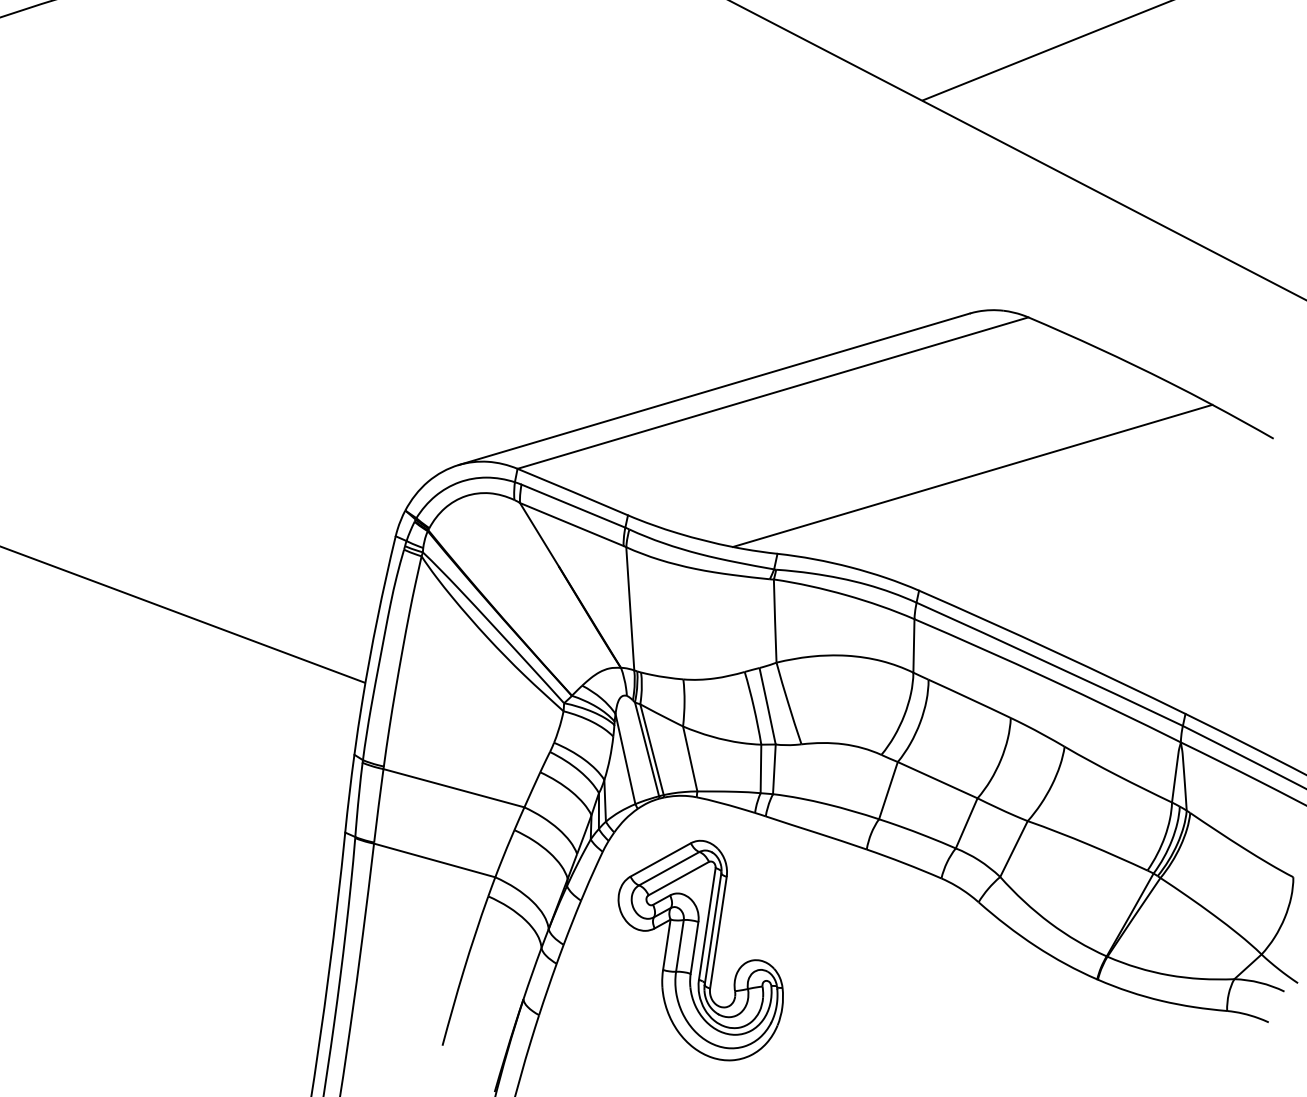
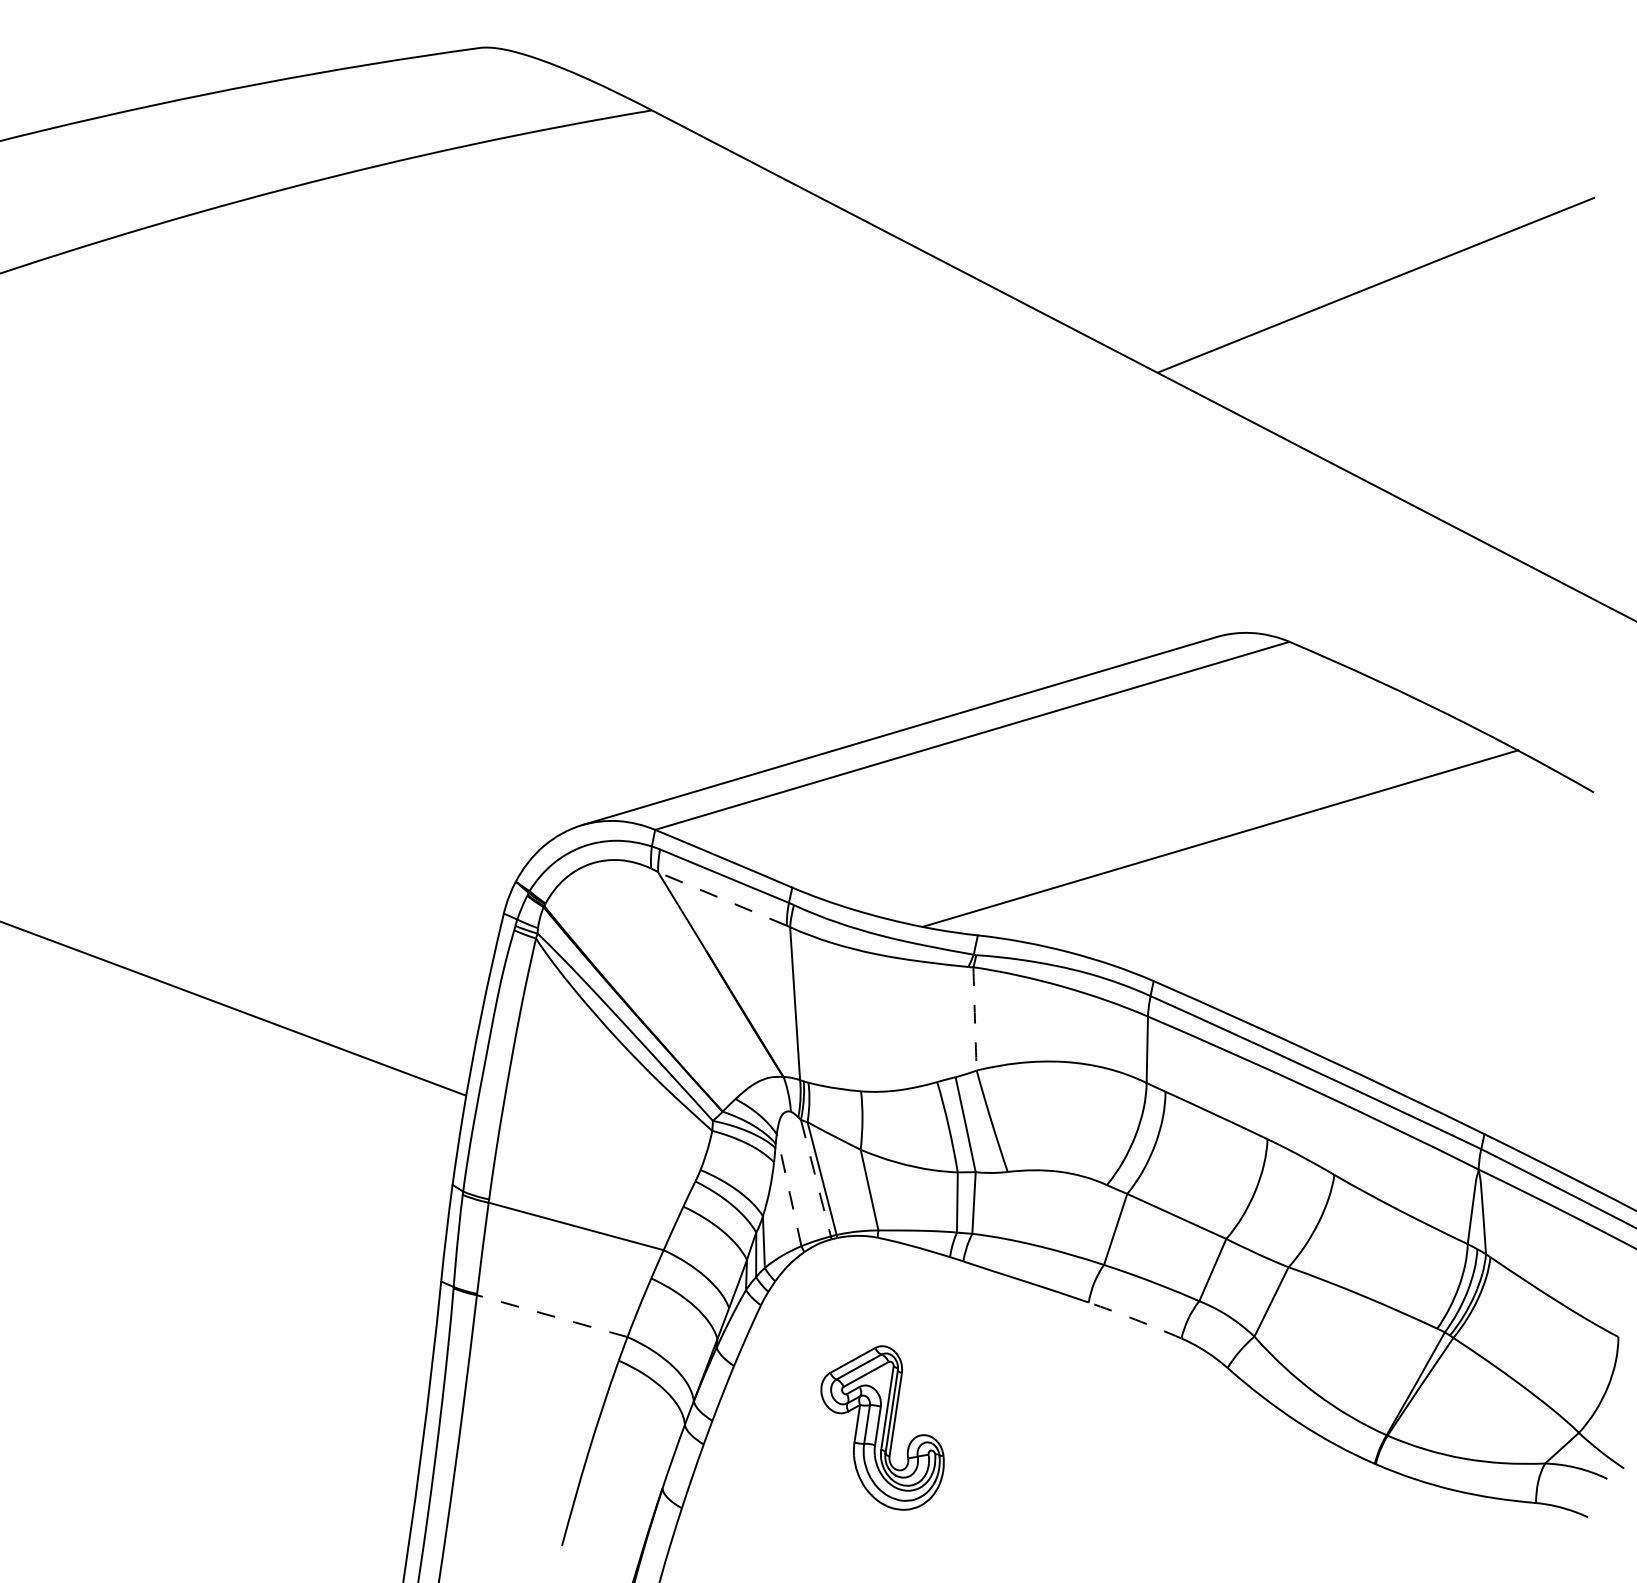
line: (571, 524) -> (722, 899), solid -> dashed
arc: (774, 620) -> (974, 1018), solid -> dashed
line: (647, 749) -> (816, 1178), solid -> dashed
line: (625, 758) -> (789, 1189), solid -> dashed
line: (434, 860) -> (551, 1316), solid -> dashed
arc: (904, 863) -> (1135, 1319), solid -> dashed
part: (700, 950) -> (882, 1427), size x0.6

